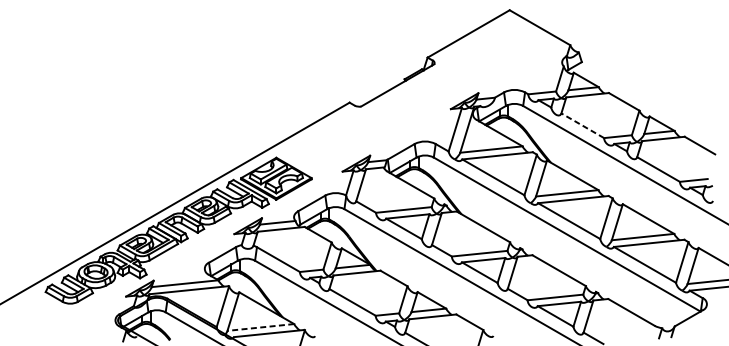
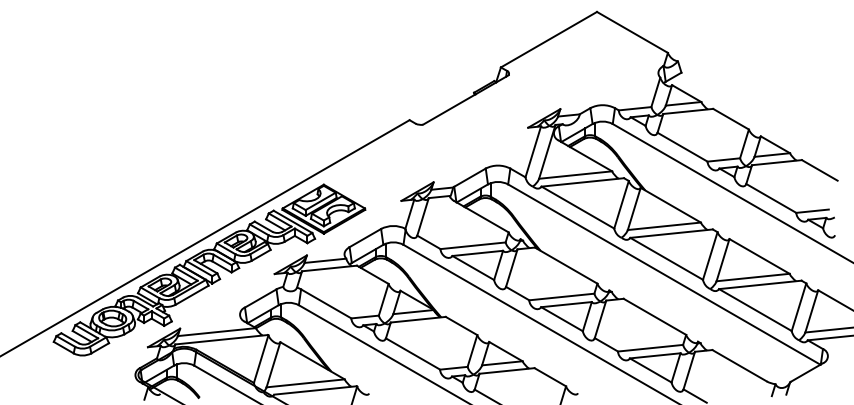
line: (582, 126) -> (682, 147), dashed -> solid
line: (260, 327) -> (305, 383), dashed -> solid

